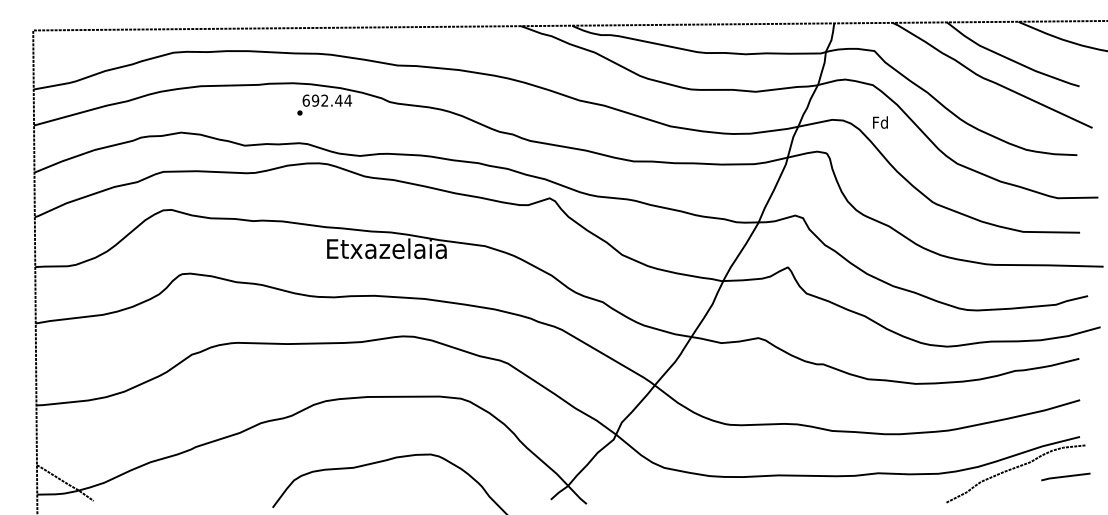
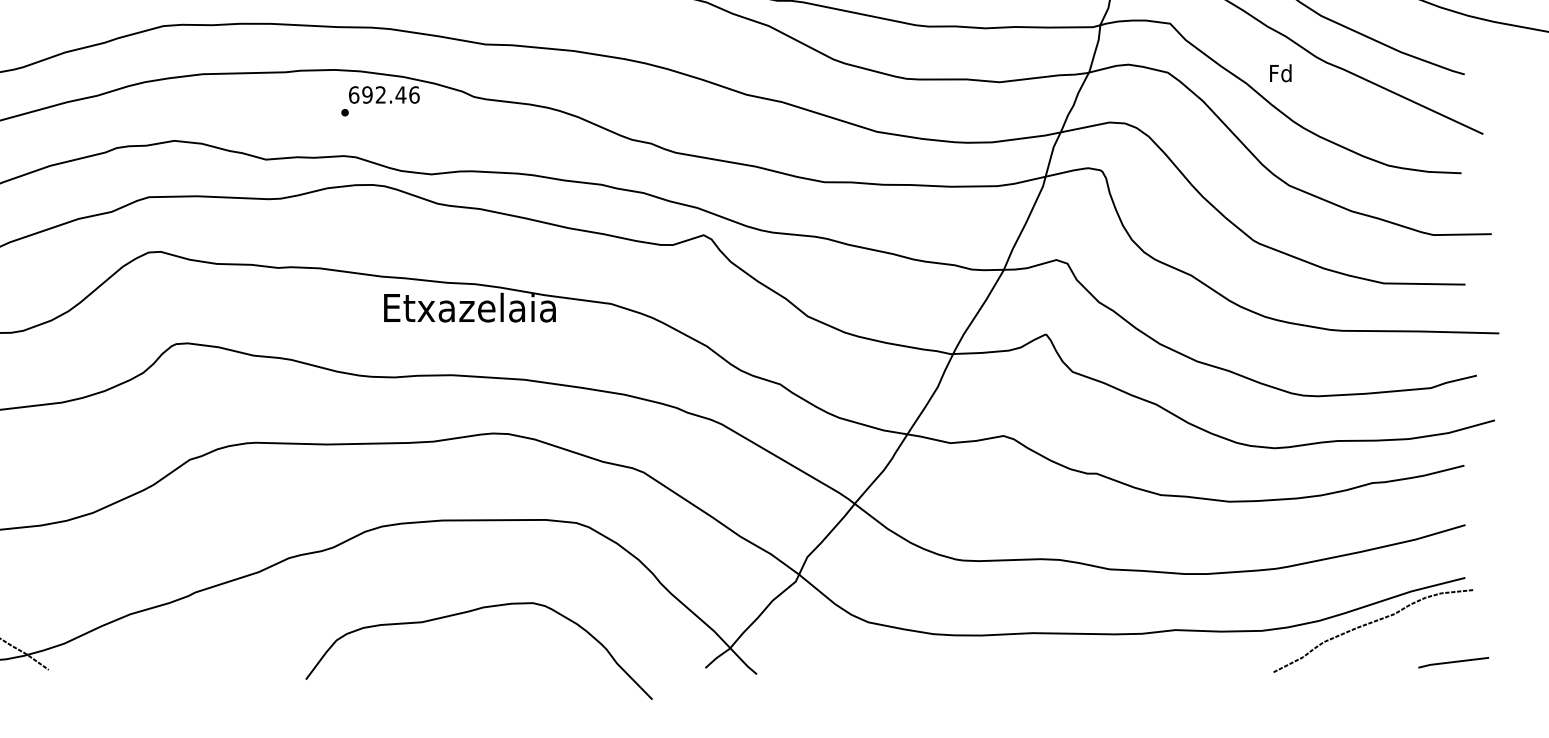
text: (348, 100) -> (414, 94), 692.44 -> 692.46
text: (880, 122) -> (1280, 73), moved
line: (1065, 476) -> (1453, 662), moved

